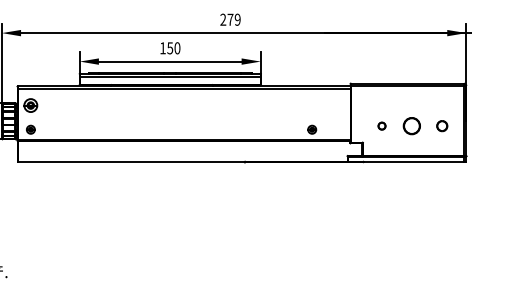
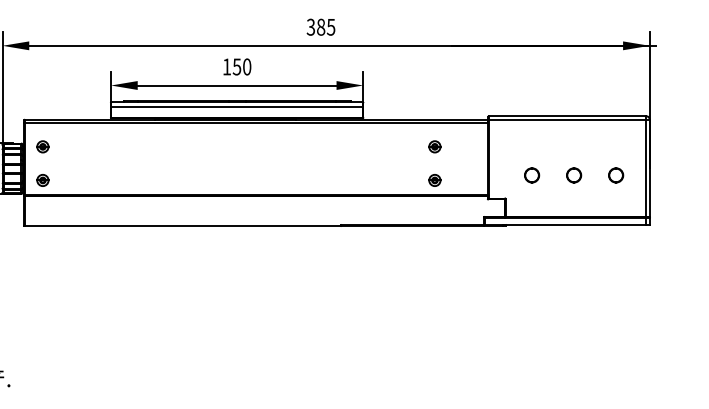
text: (230, 19) -> (320, 26), 279 -> 385
part: (30, 105) -> (42, 146), size x0.62
part: (311, 105) -> (434, 146), added
part: (382, 126) -> (532, 175), size x1.43
part: (412, 126) -> (574, 175), size x0.62

